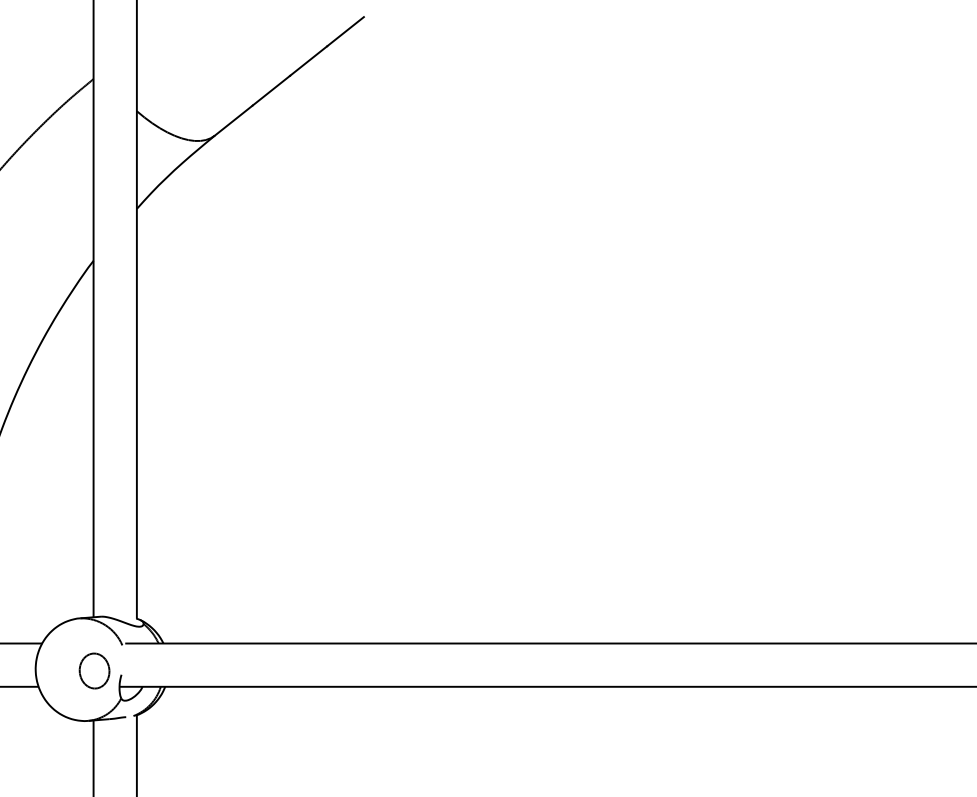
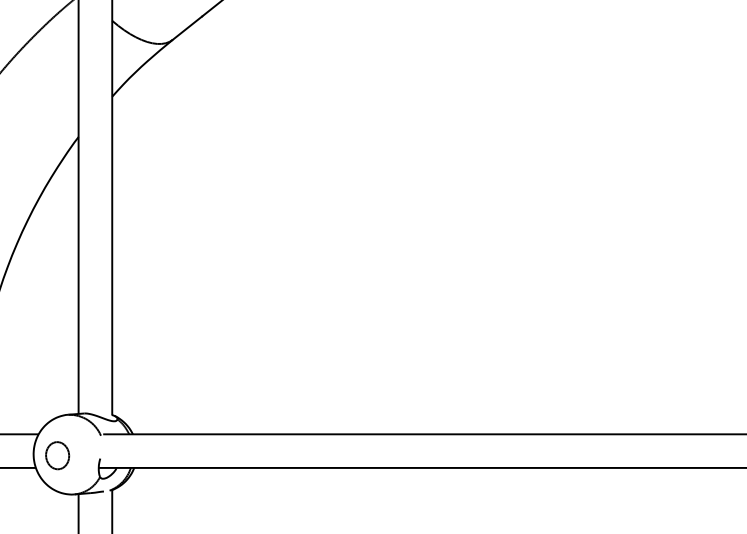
part: (94, 670) -> (57, 455), moved

